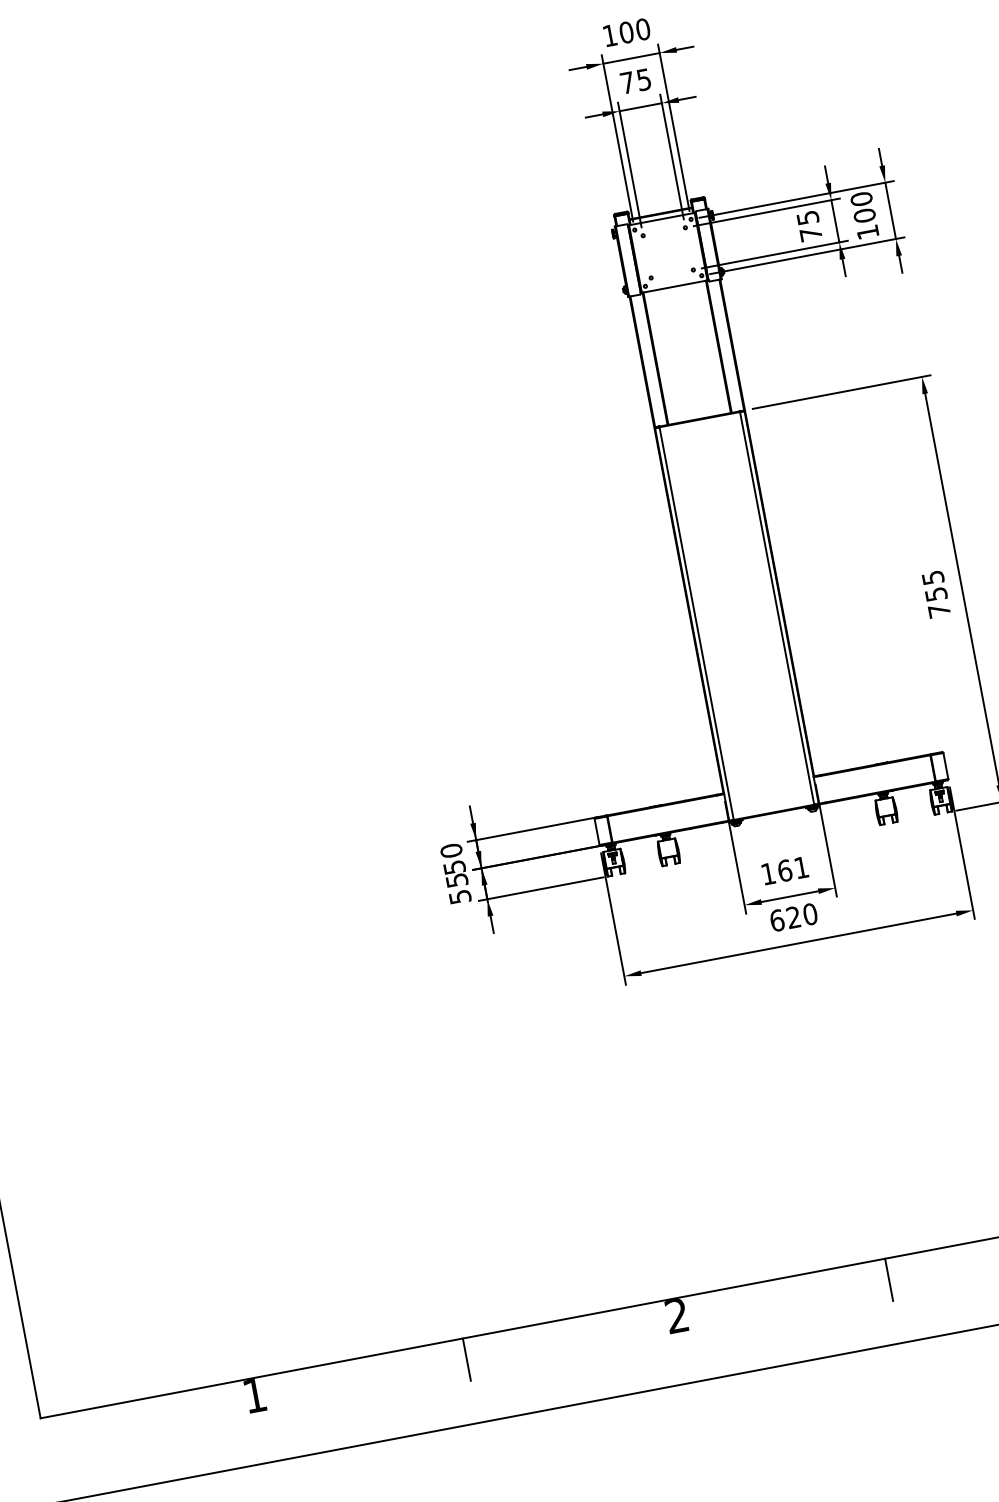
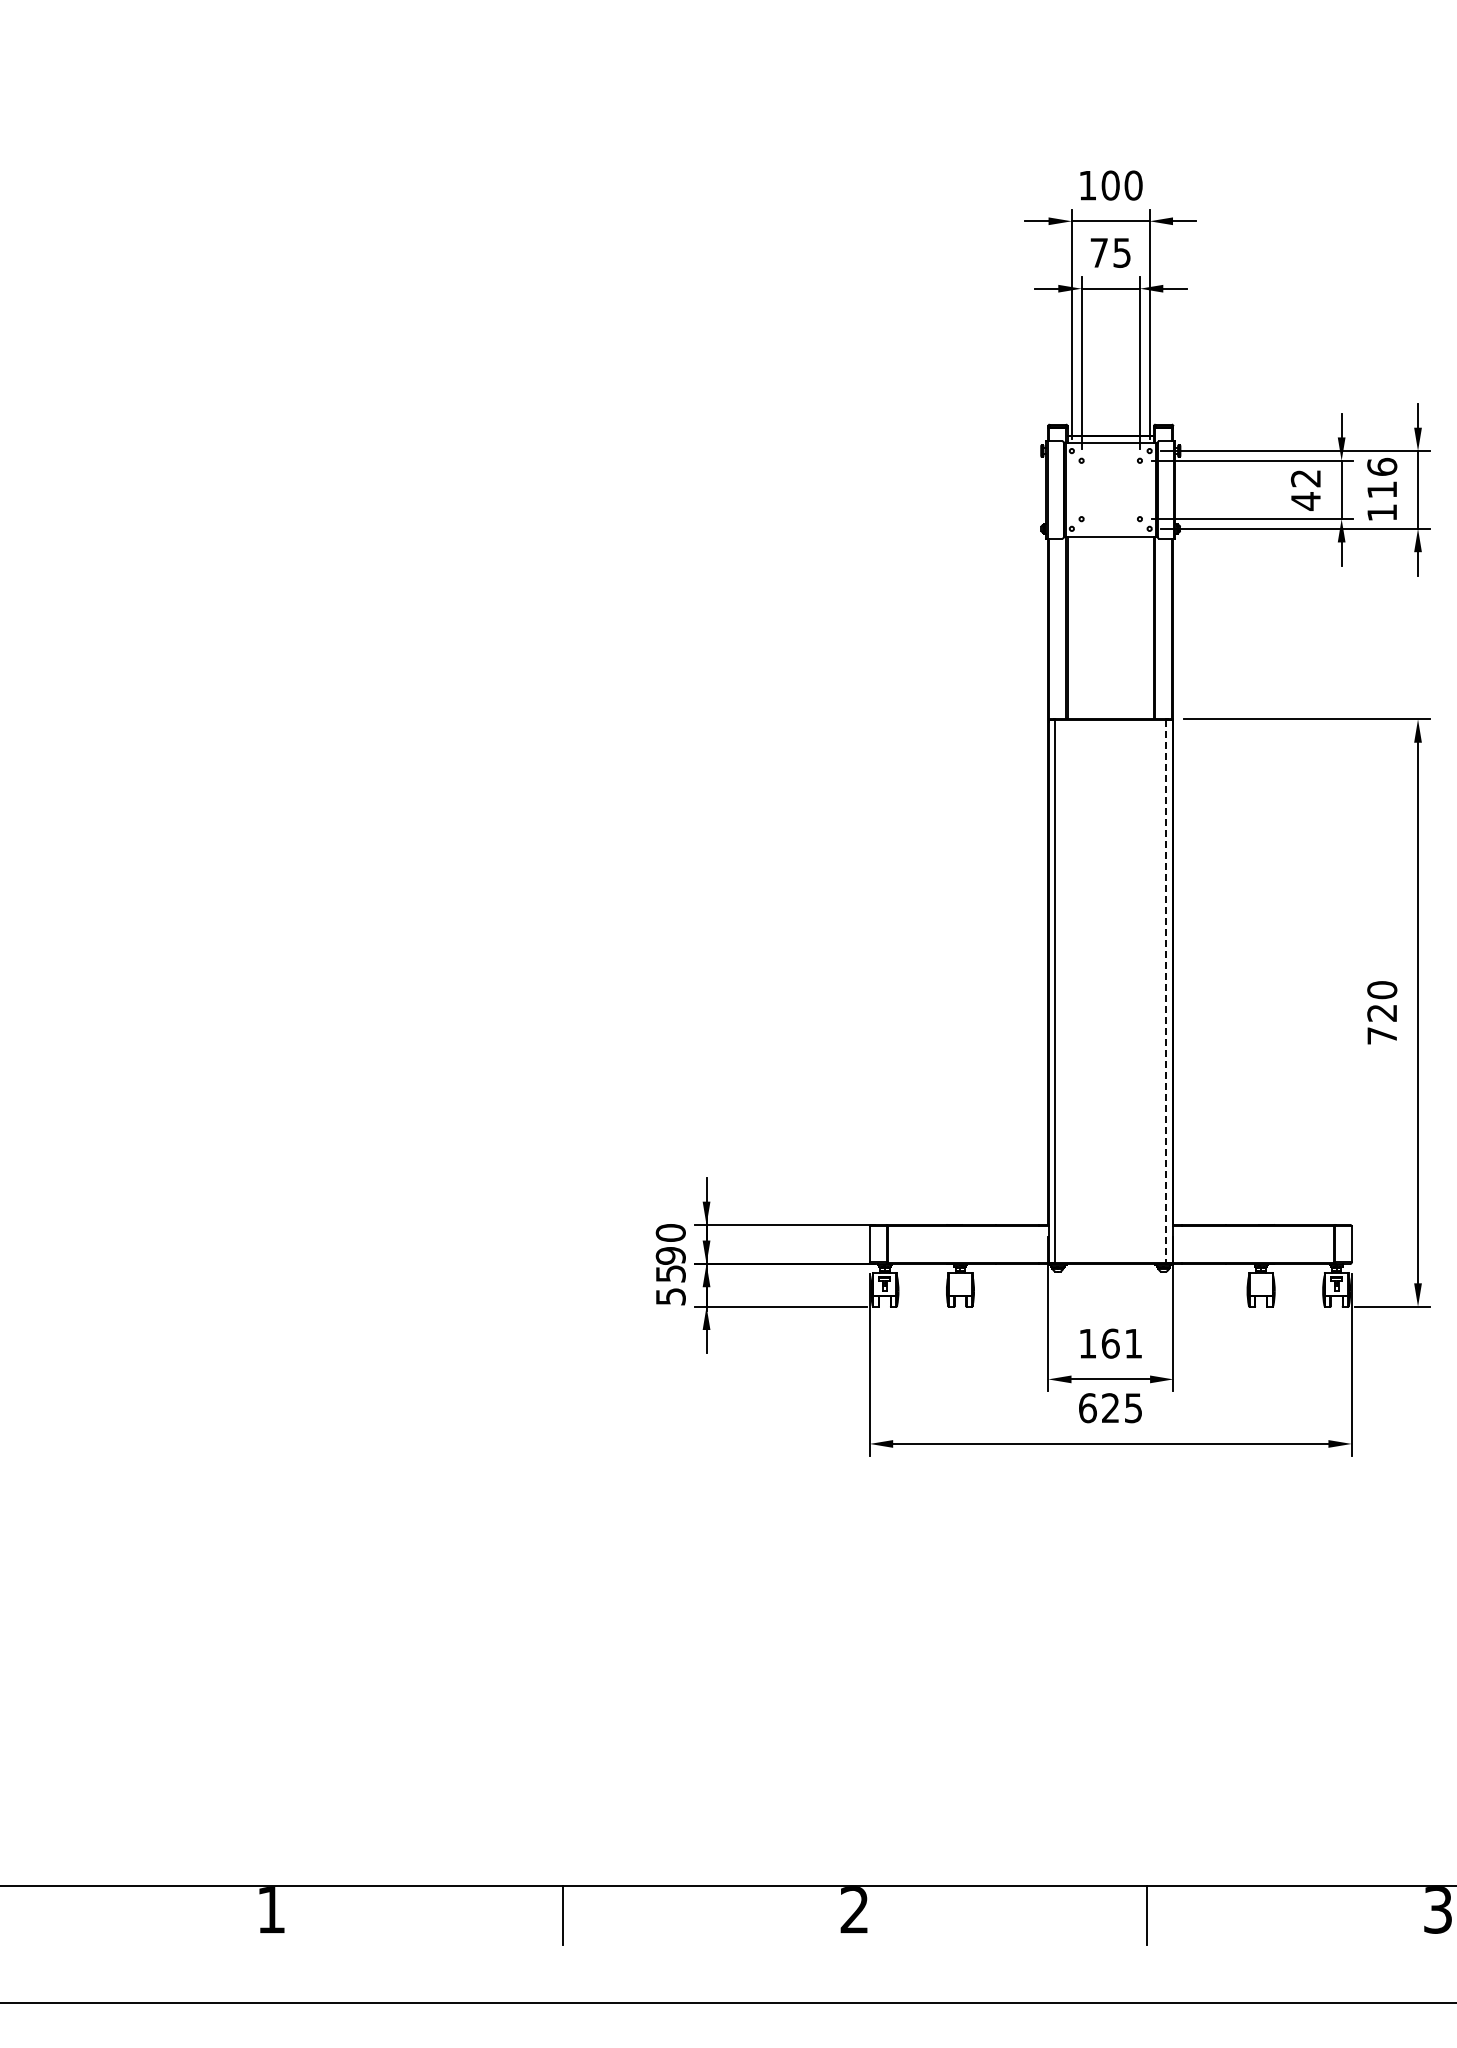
text: (863, 206) -> (1382, 477), 100 -> 116
text: (809, 226) -> (1305, 490), 75 -> 42
text: (934, 585) -> (1382, 1001), 755 -> 720
line: (777, 608) -> (1166, 992), solid -> dashed
text: (454, 867) -> (670, 1255), 50 -> 90
text: (810, 914) -> (1133, 1408), 620 -> 625

